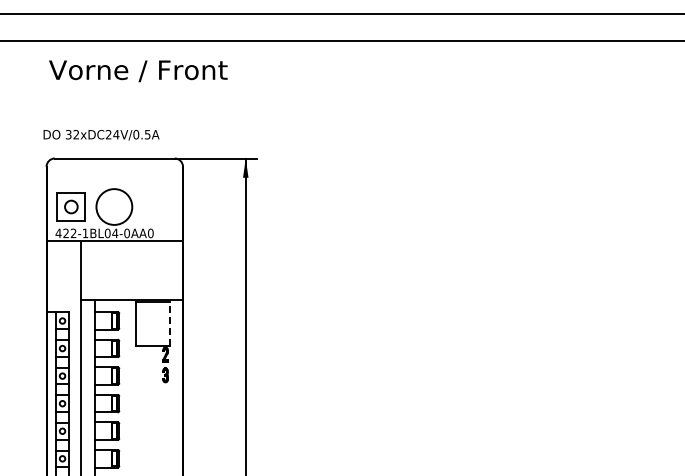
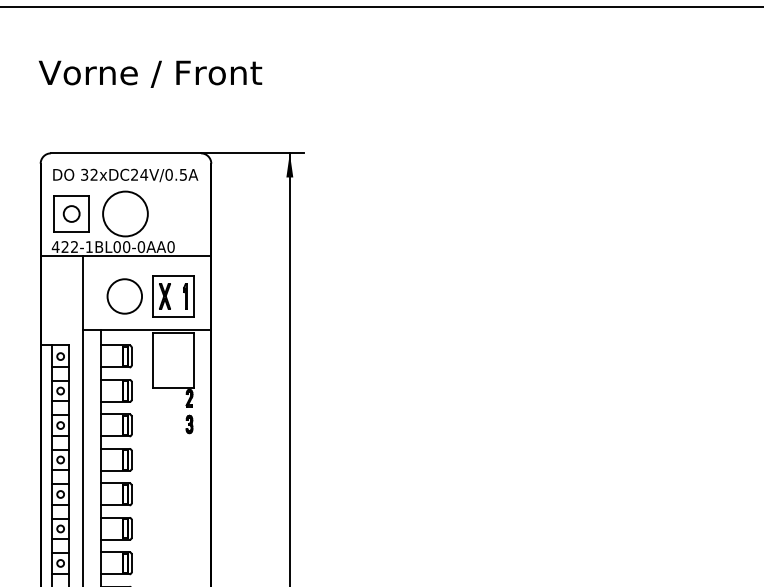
text: (138, 71) -> (150, 74), moved
text: (101, 135) -> (125, 175), moved
text: (115, 233) -> (126, 247), 422-1BL04-0AA0 -> 422-1BL00-0AA0
part: (134, 272) -> (150, 295), added
line: (169, 323) -> (194, 359), dashed -> solid

